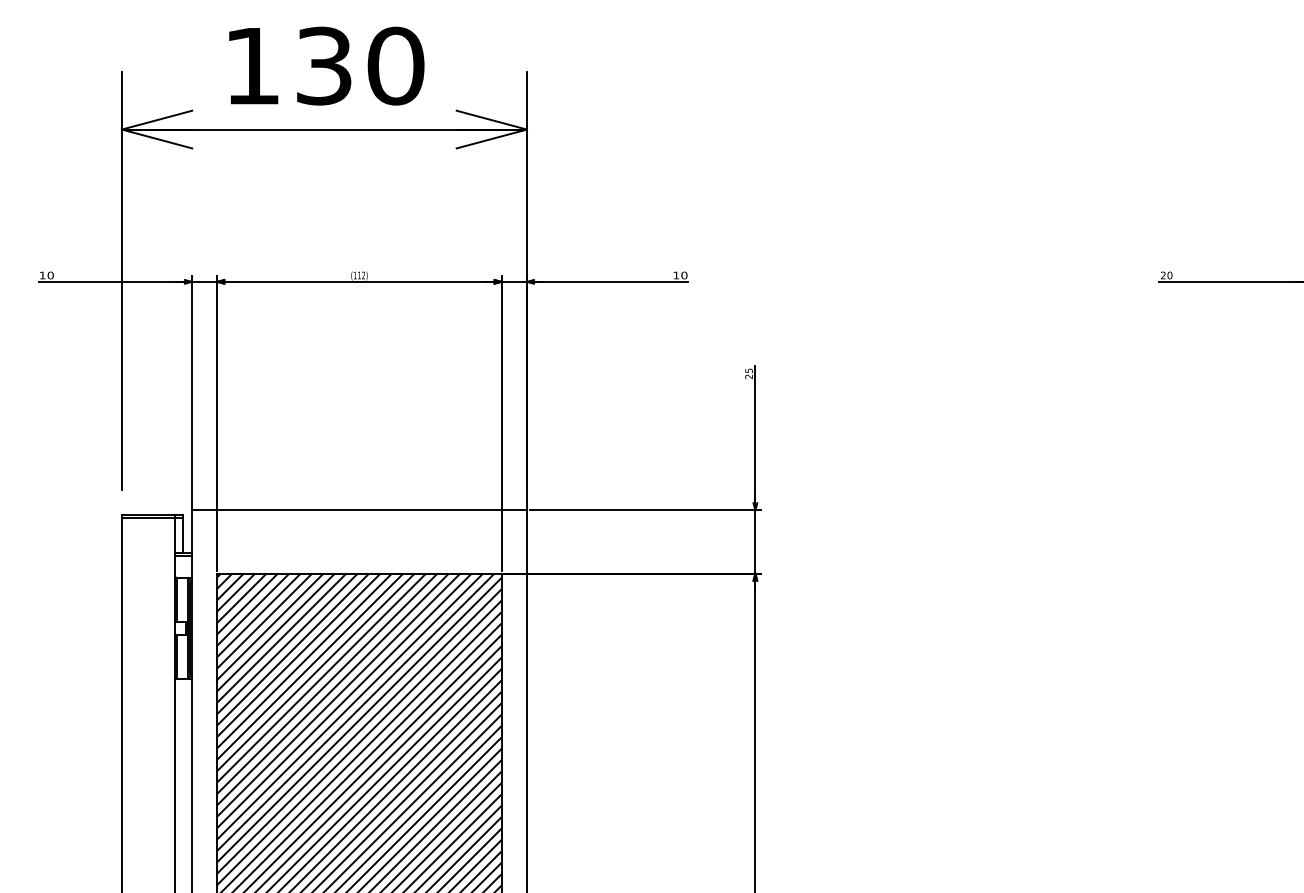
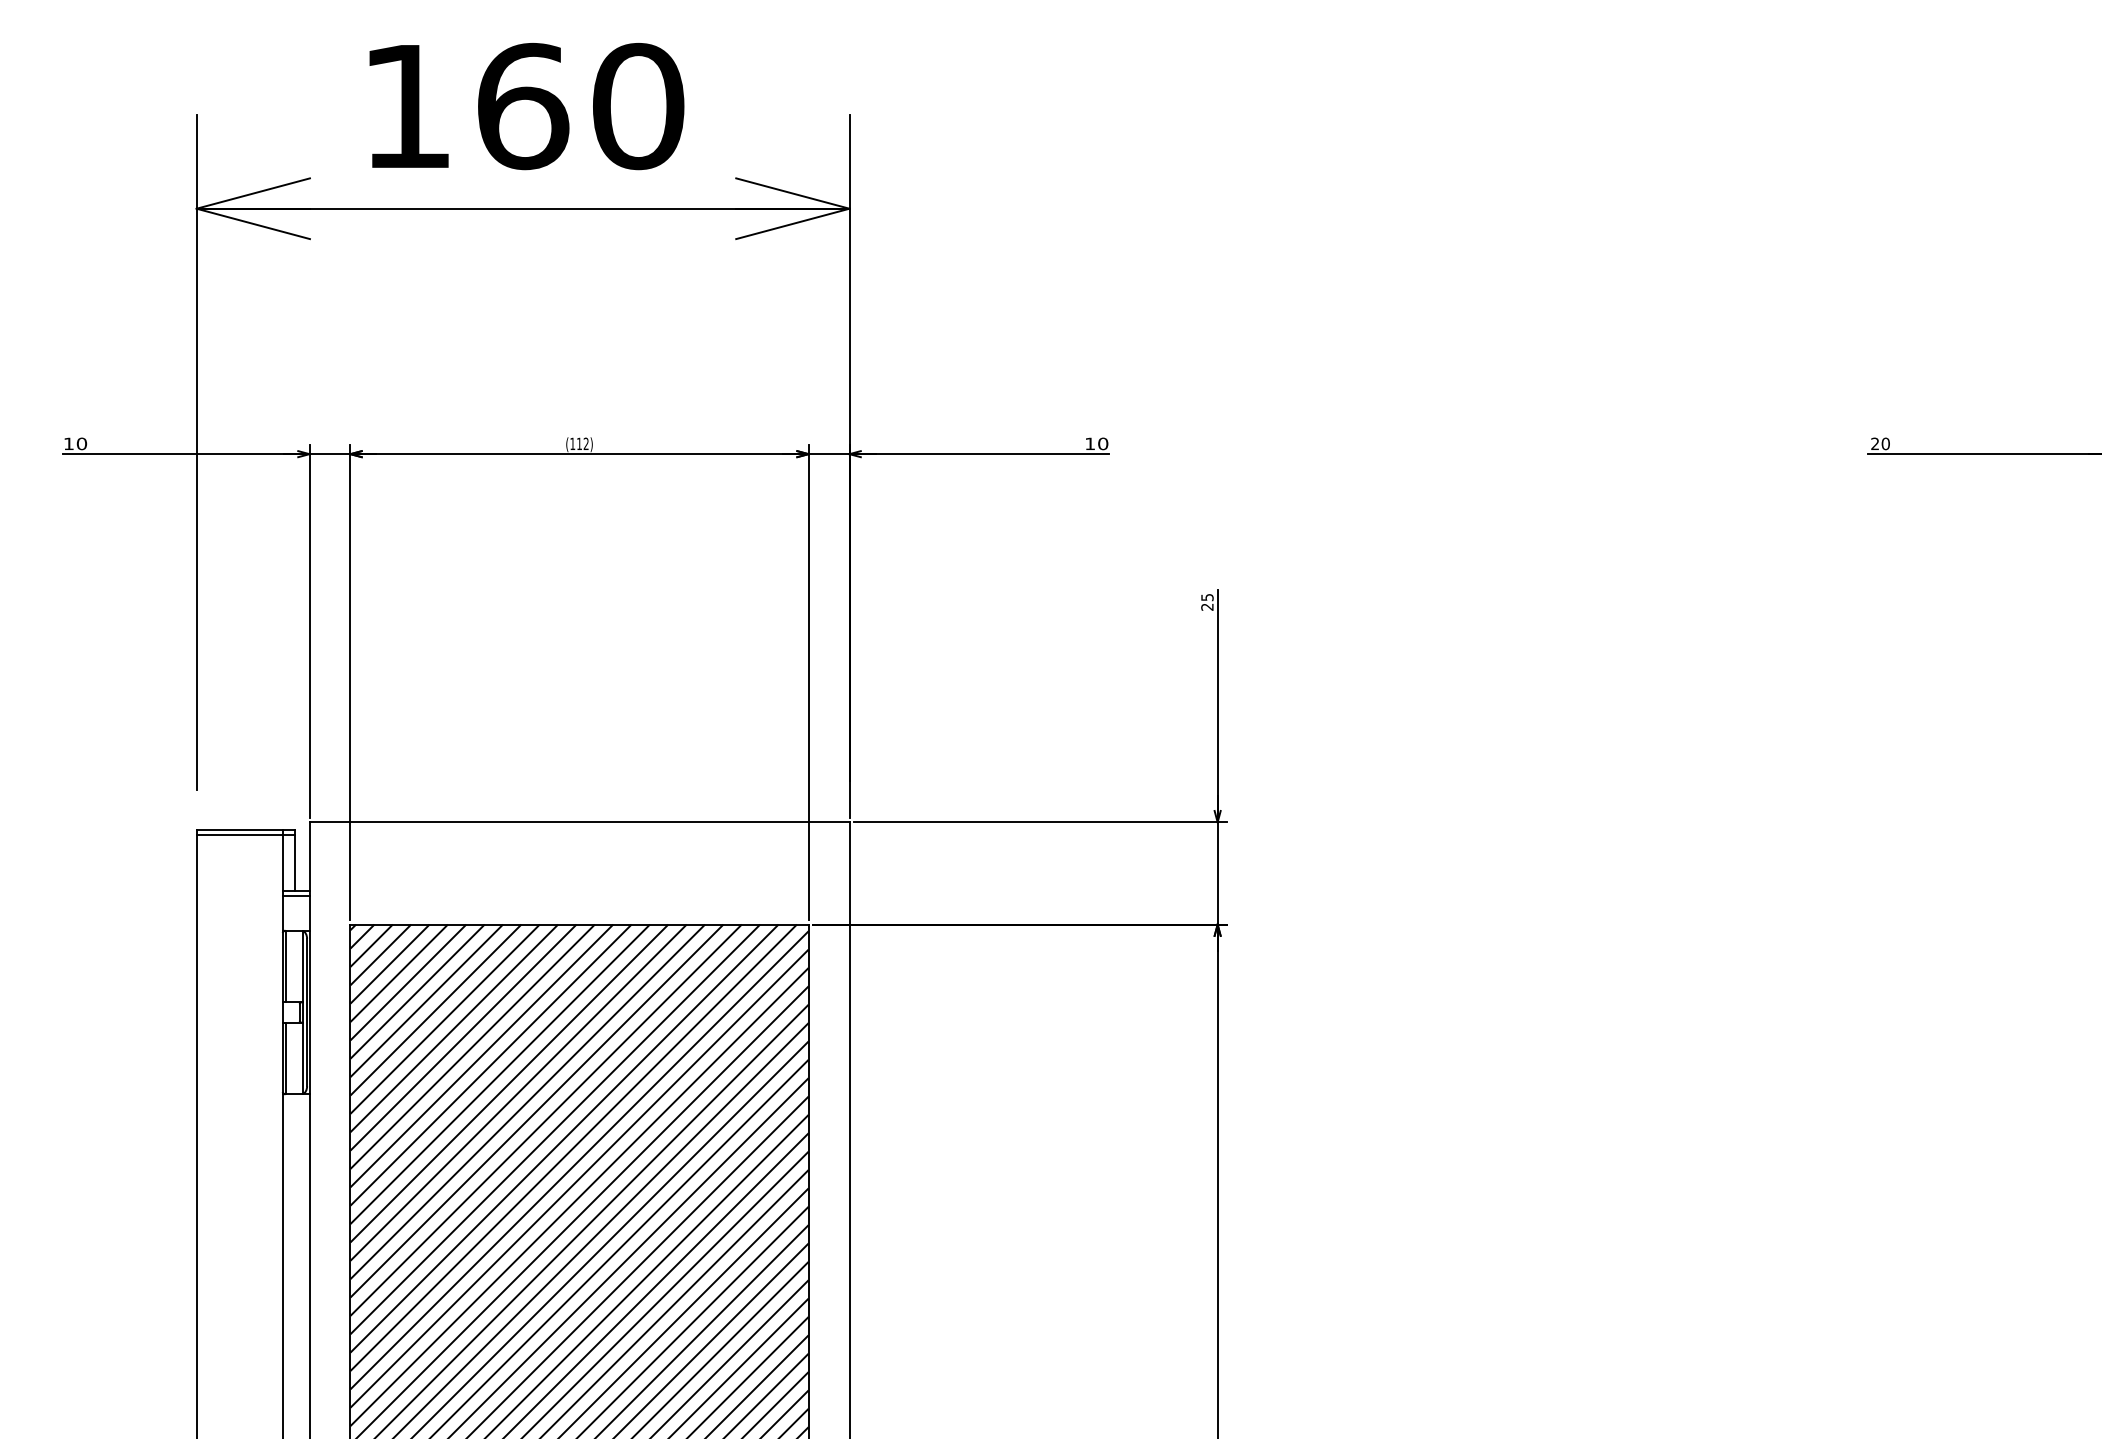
text: (324, 65) -> (523, 105), 130 -> 160

